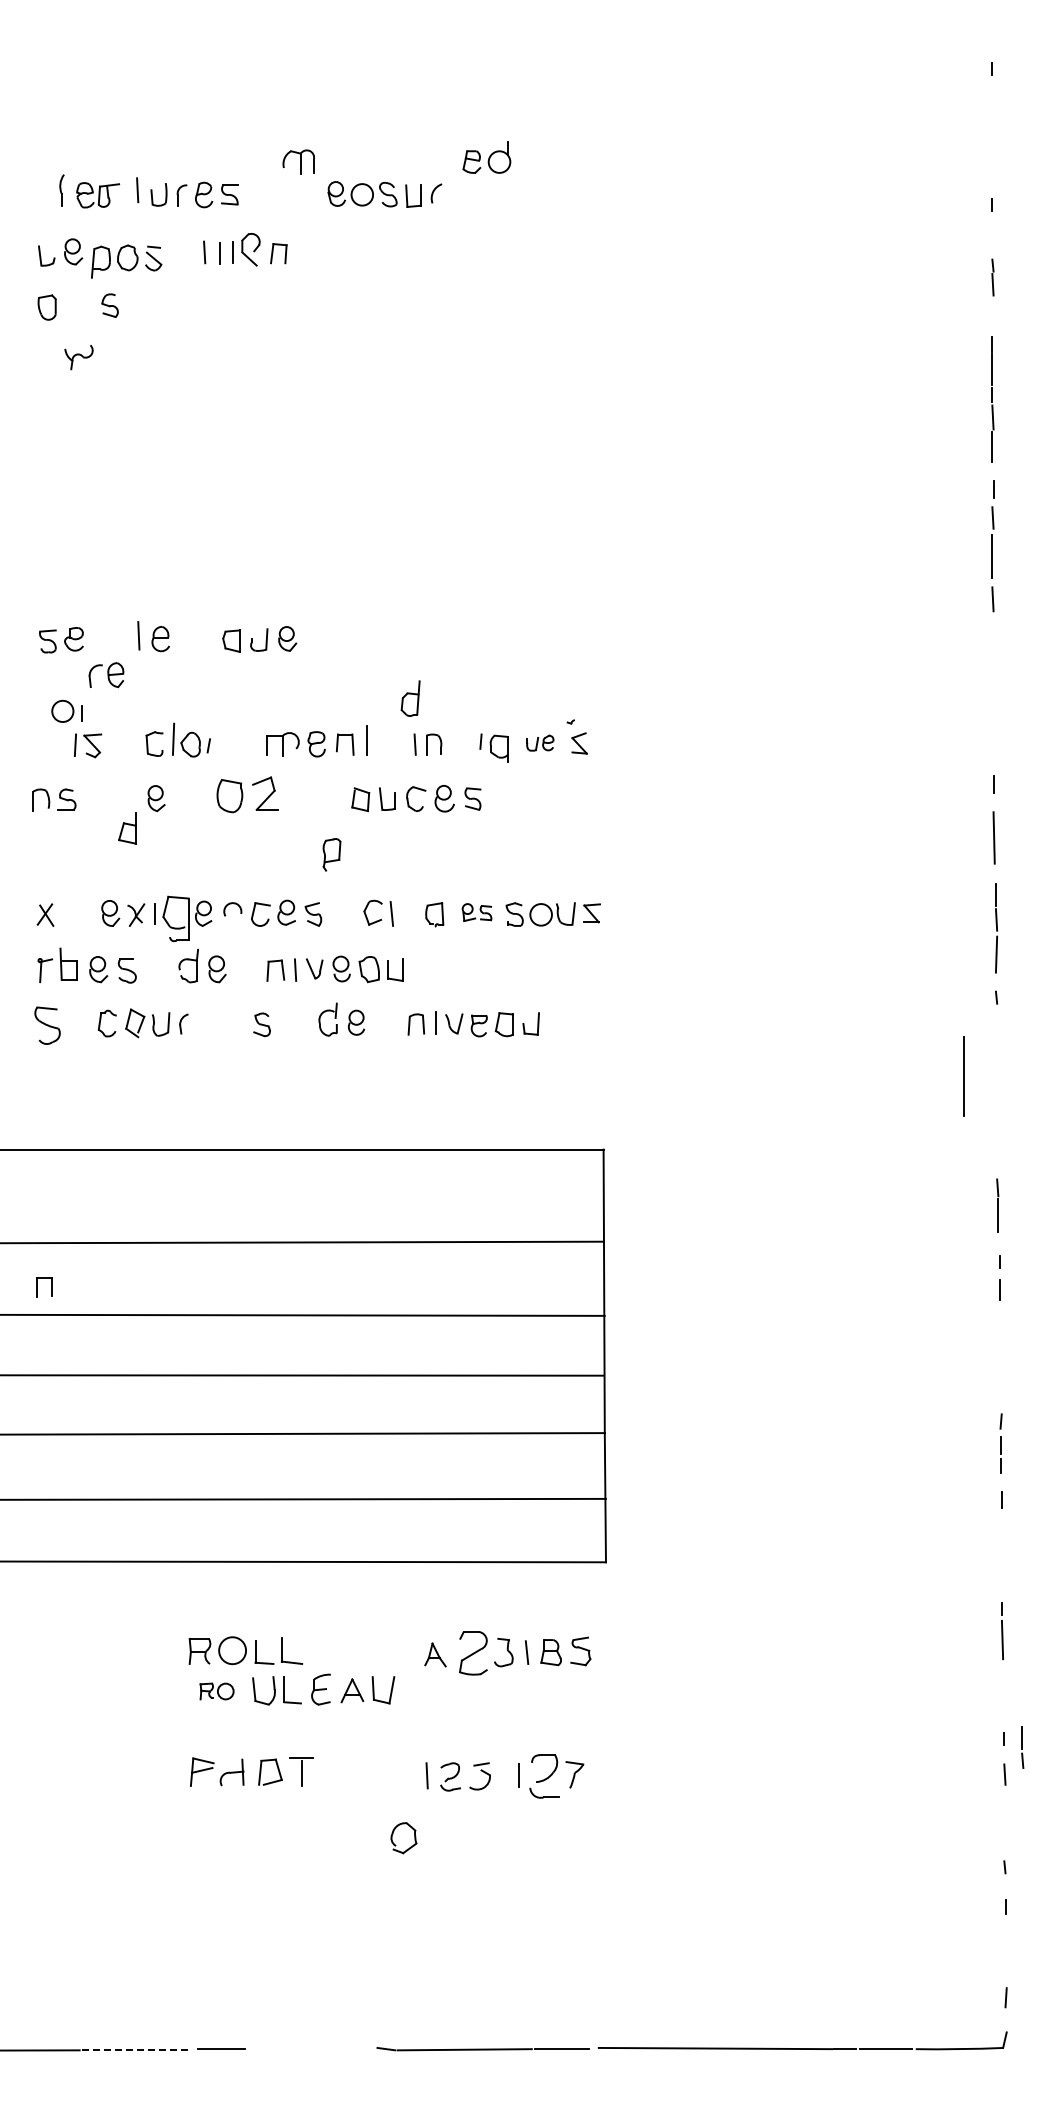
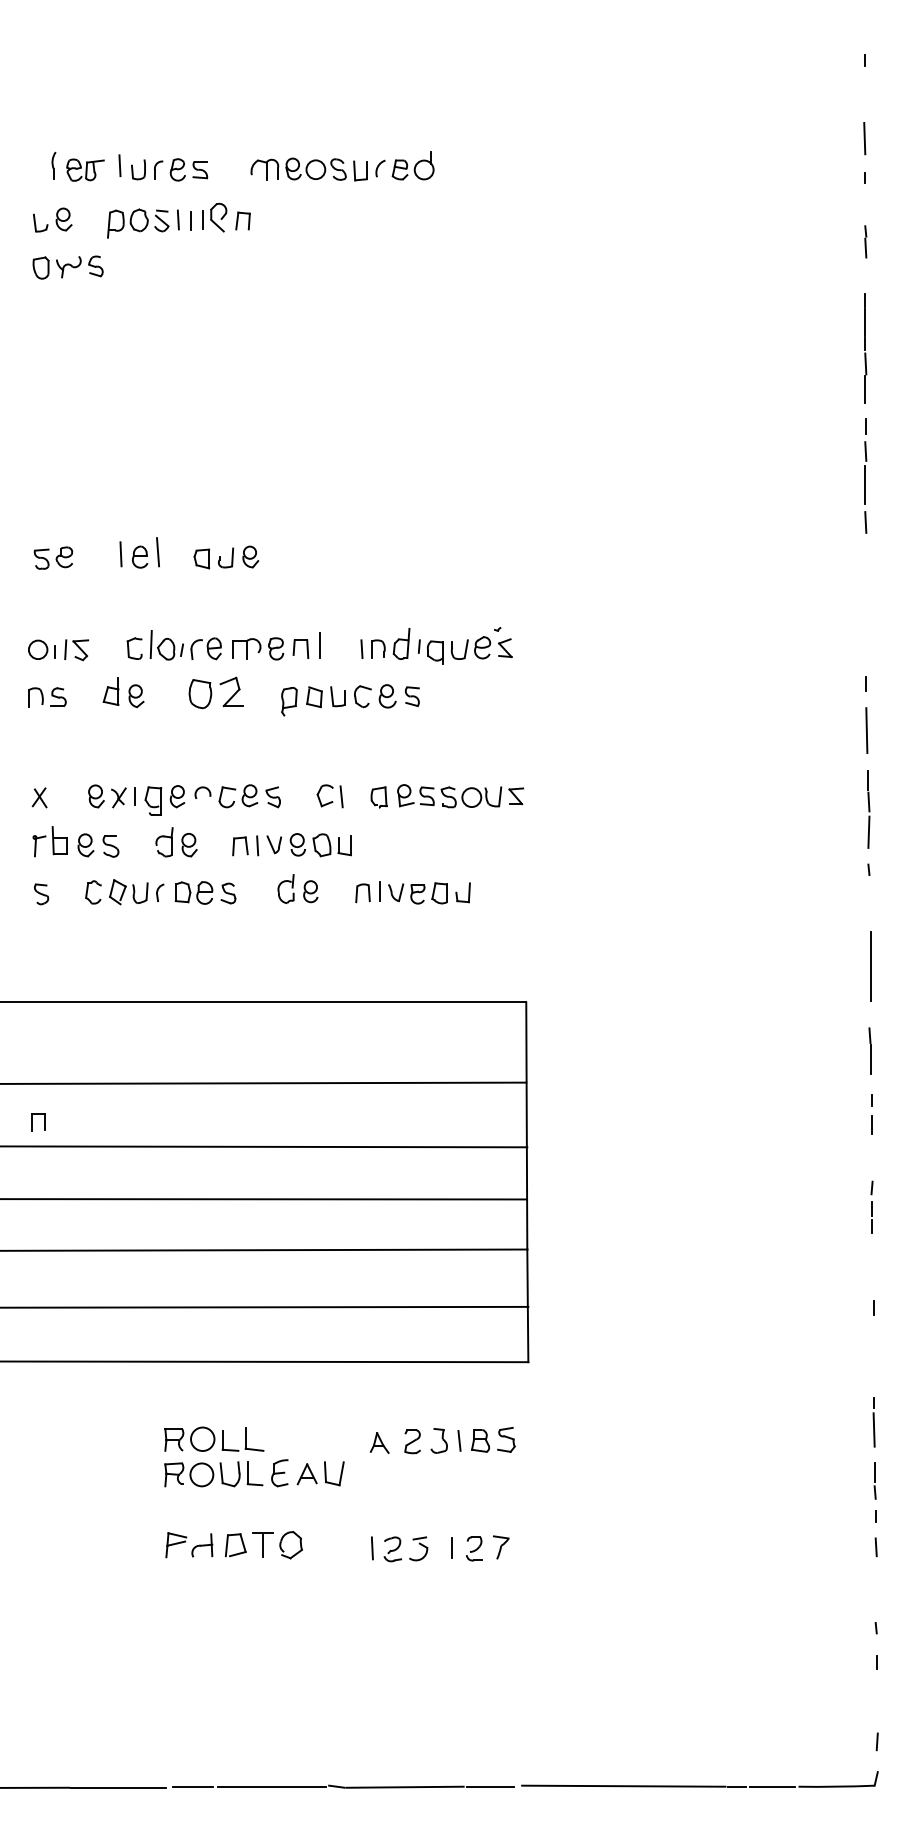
part: (486, 157) -> (412, 165), moved
line: (991, 159) -> (864, 138), added
part: (298, 161) -> (264, 169), moved
part: (126, 261) -> (138, 223), moved
part: (78, 357) -> (68, 267), moved
line: (181, 633) -> (158, 552), added
part: (106, 675) -> (206, 649), moved
part: (410, 698) -> (401, 643), moved
part: (66, 710) -> (41, 649), moved
part: (540, 742) -> (471, 647), size x1.67
part: (127, 828) -> (111, 691), moved
part: (331, 854) -> (289, 701), moved
part: (476, 912) -> (415, 795), size x1.43
part: (175, 918) -> (152, 800), size x0.71
part: (222, 1023) -> (193, 892), added
part: (47, 1025) -> (41, 894), size x0.62
line: (963, 1076) -> (869, 966), moved
part: (1000, 1443) -> (871, 1207), moved
part: (472, 1653) -> (411, 1441), size x0.62
part: (216, 1691) -> (188, 1474), size x1.67
part: (1022, 1747) -> (874, 1480), moved
part: (543, 1776) -> (473, 1548), size x0.62
part: (396, 1845) -> (284, 1551), moved
line: (311, 2049) -> (271, 1787), added
line: (136, 2050) -> (118, 1787), dashed -> solid

